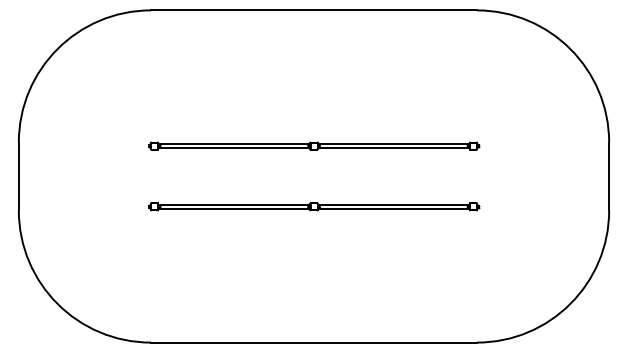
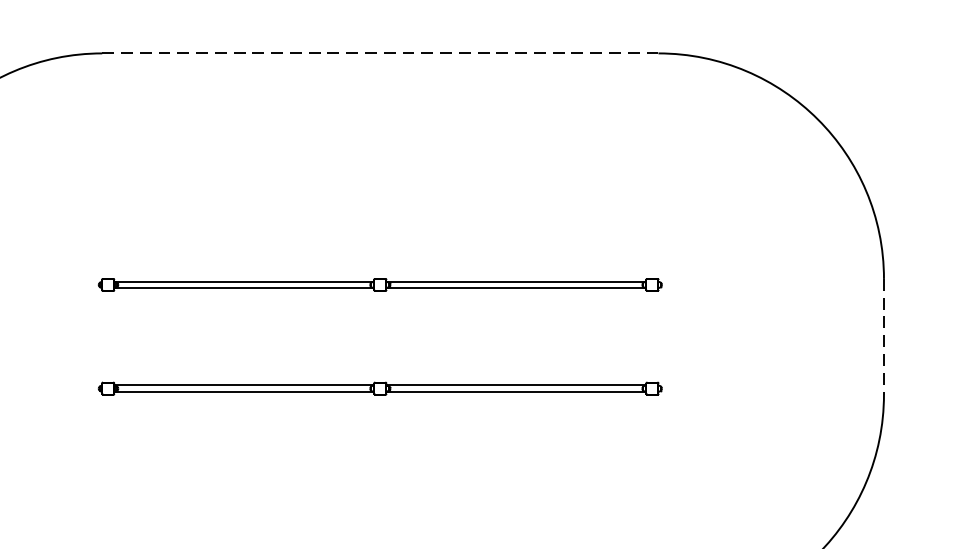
line: (314, 10) -> (381, 53), solid -> dashed
line: (609, 176) -> (884, 336), solid -> dashed

